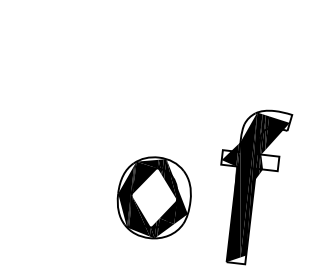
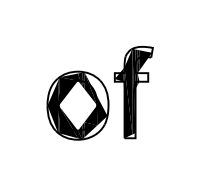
part: (153, 197) -> (77, 105), size x1.43

